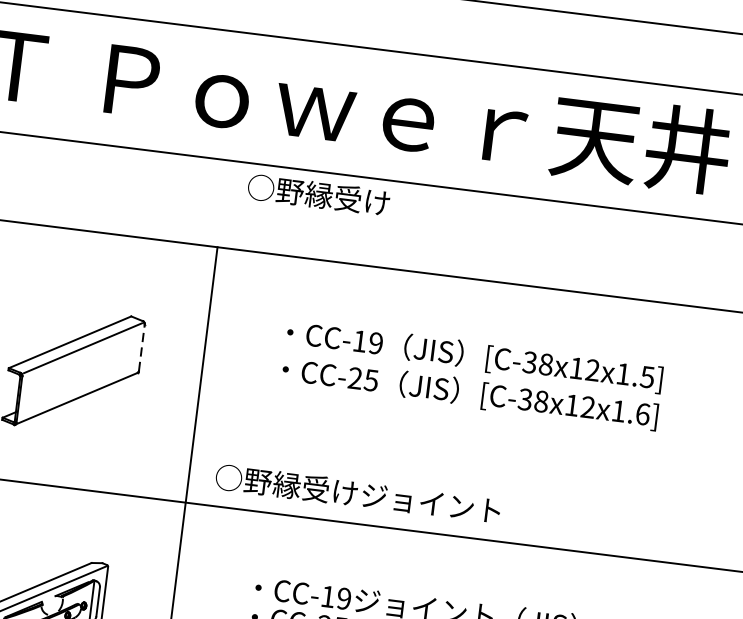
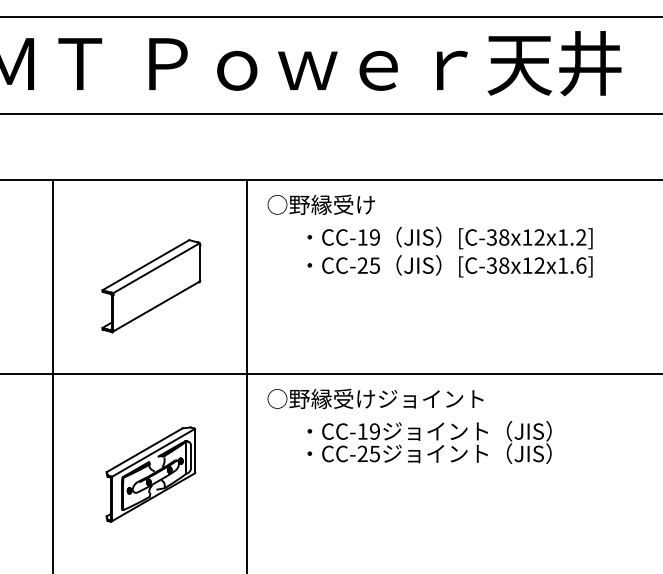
text: (317, 194) -> (320, 204), moved
line: (142, 347) -> (200, 262), dashed -> solid
text: (647, 377) -> (581, 237), [C-38x12x1.5] -> [C-38x12x1.2]
text: (358, 493) -> (375, 398), moved

